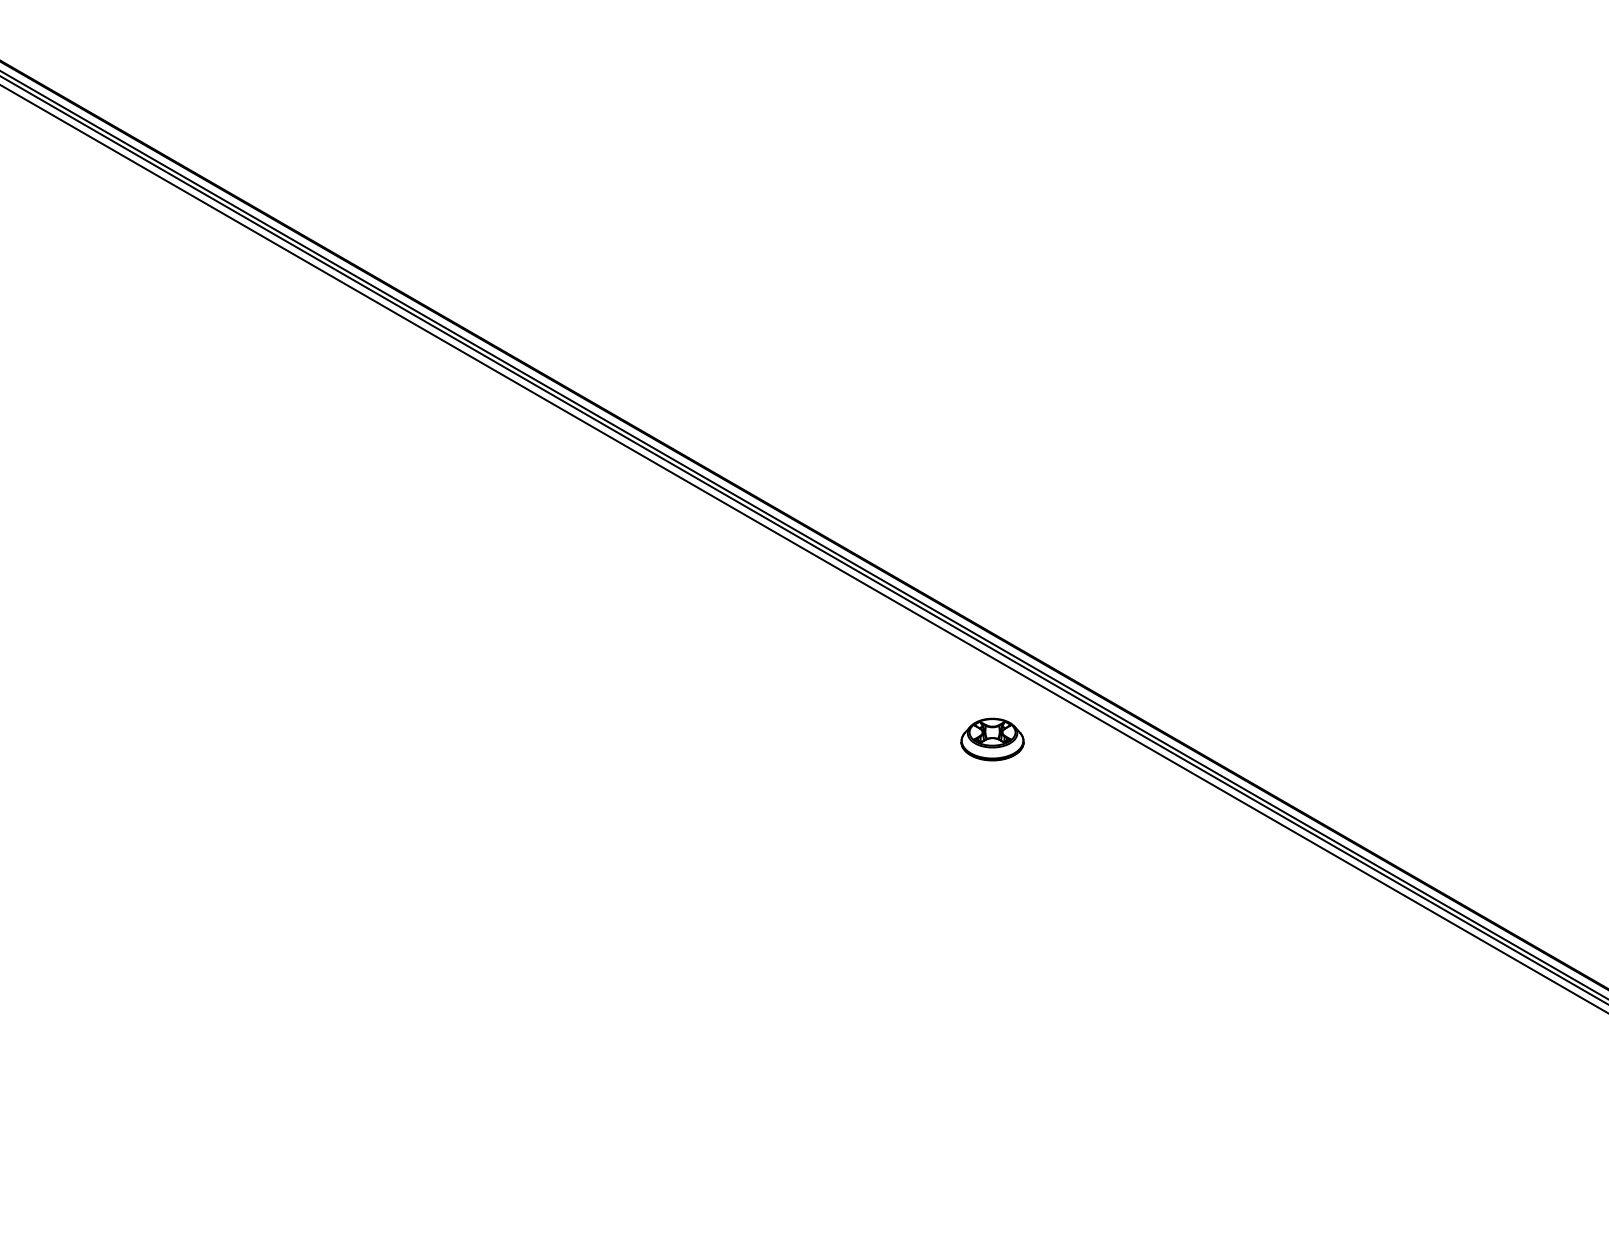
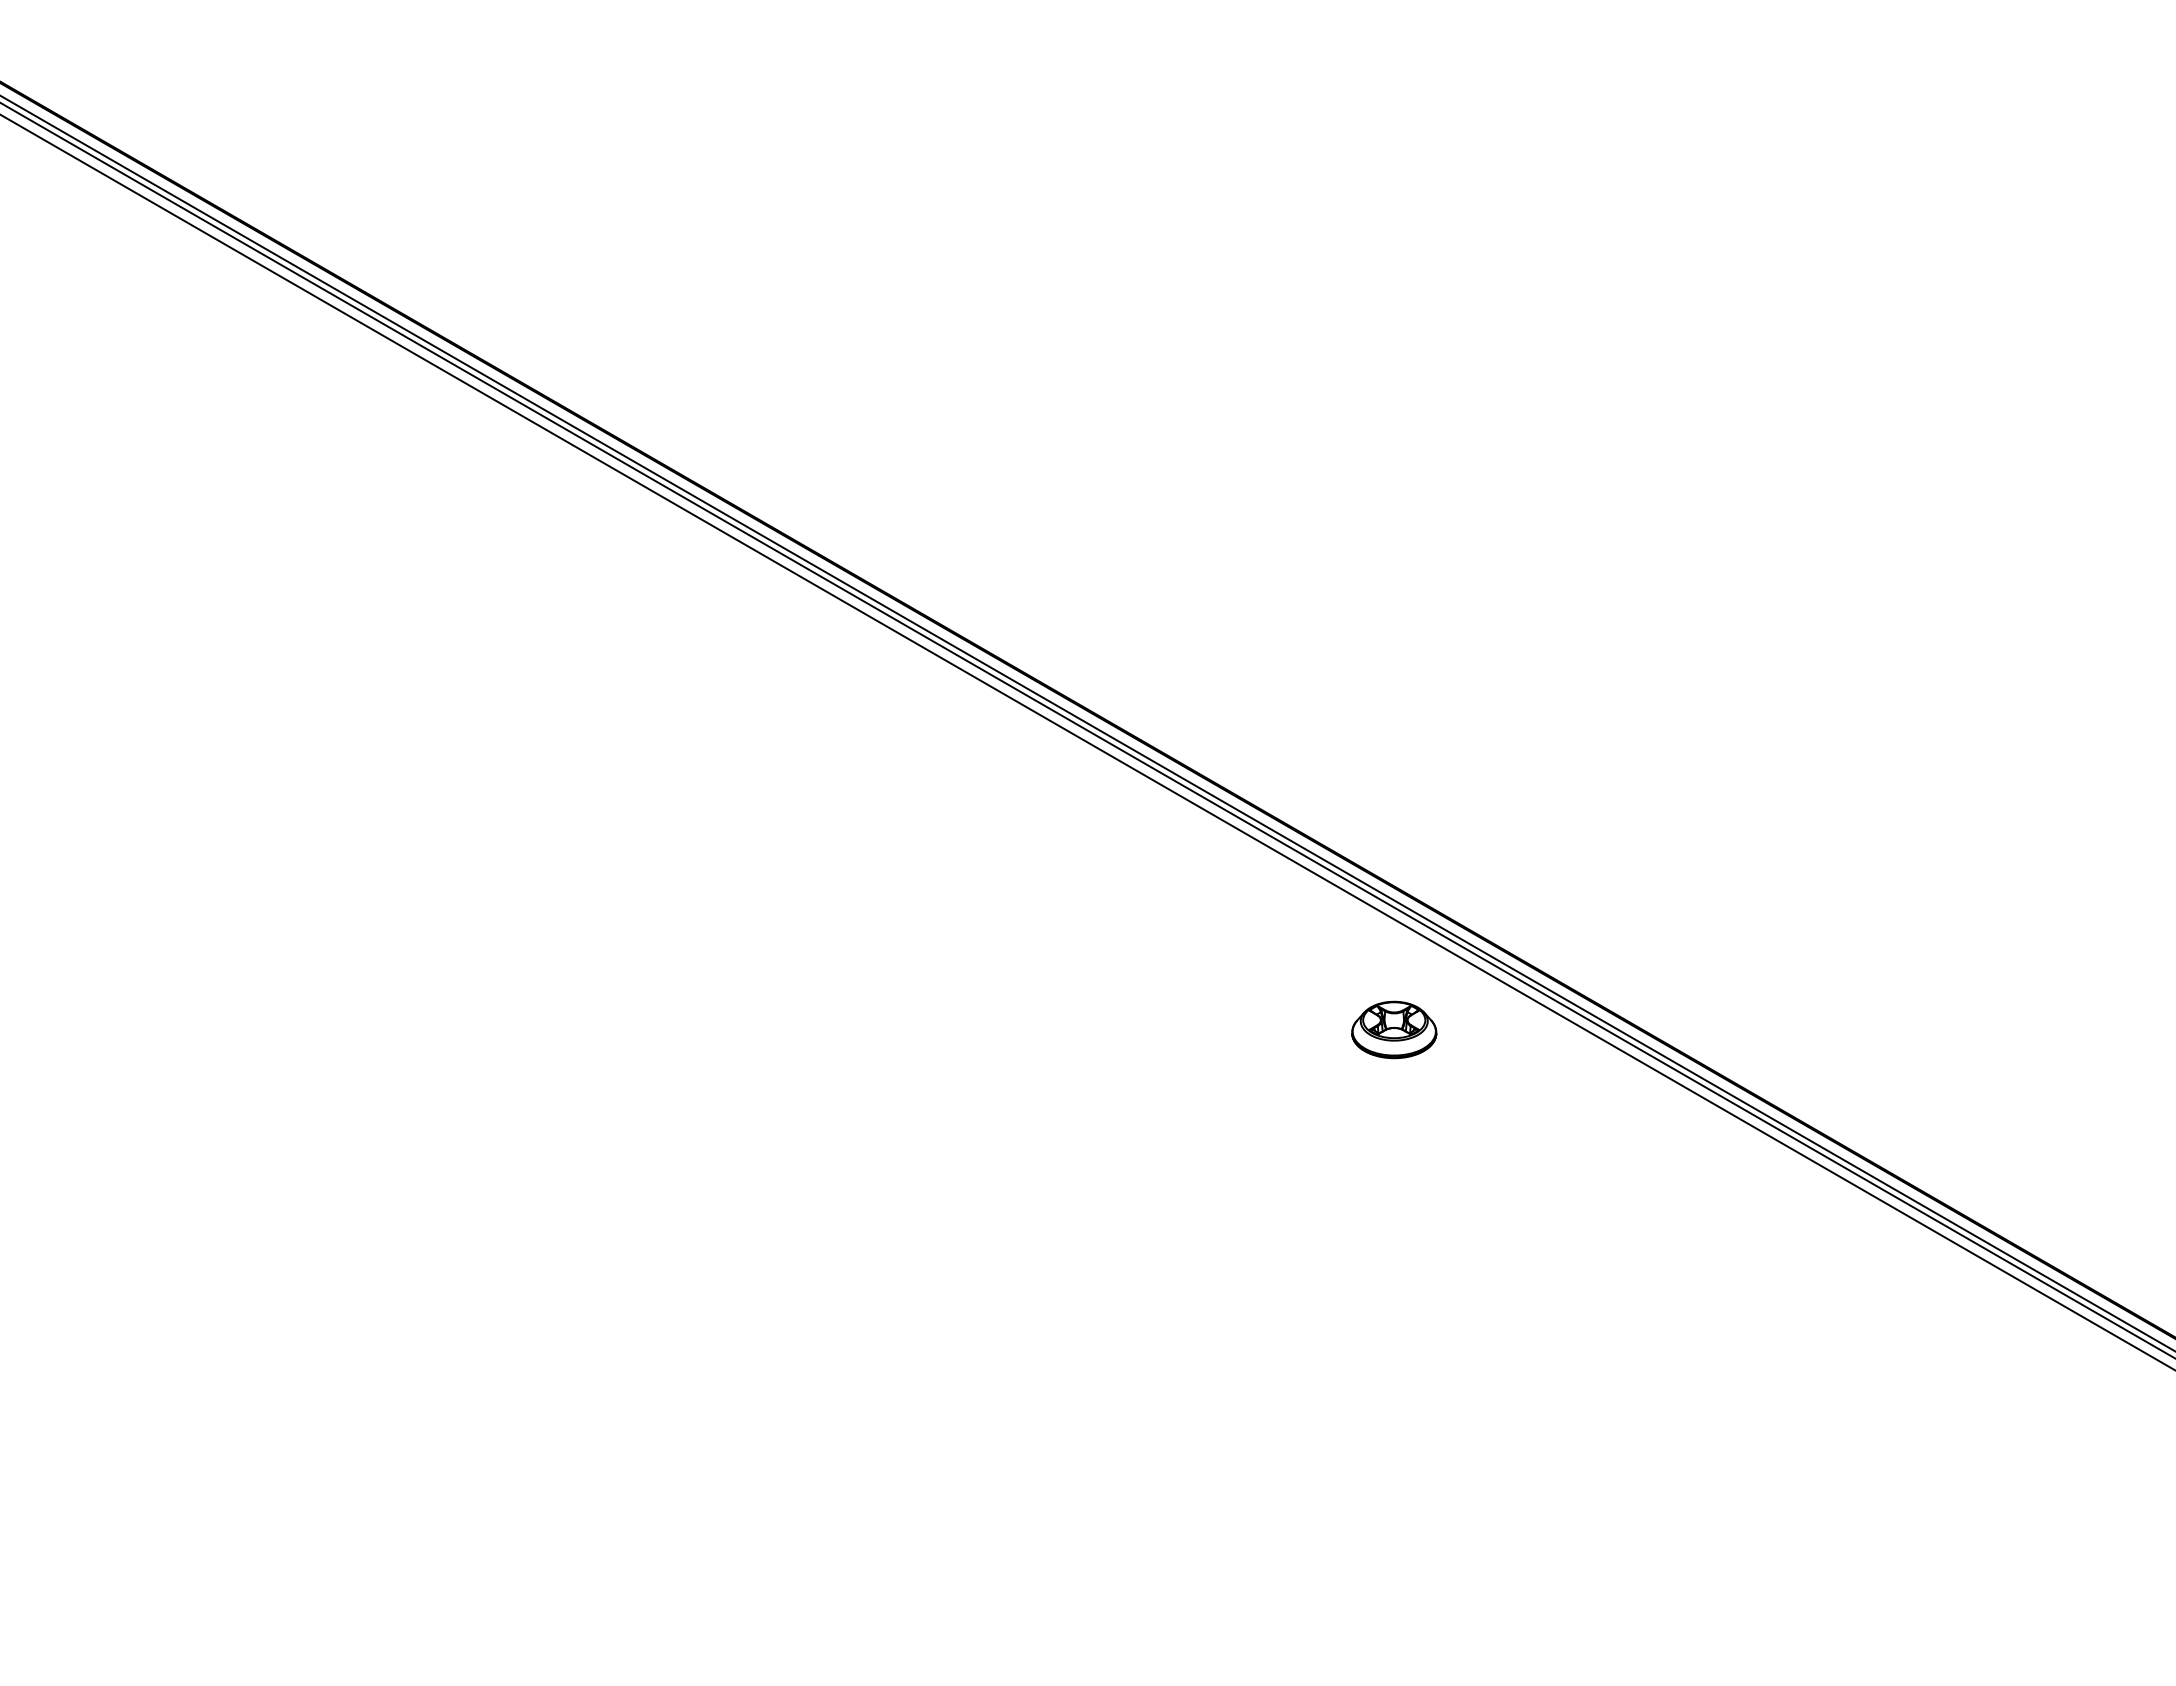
part: (992, 739) -> (1394, 1029), moved

